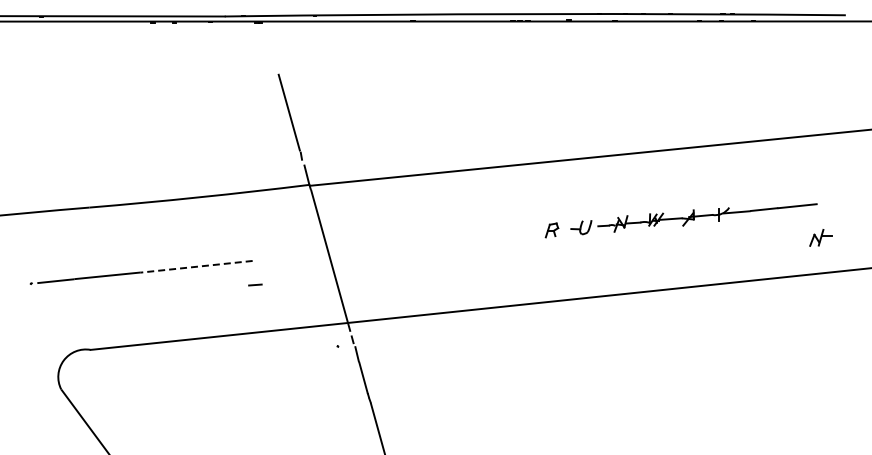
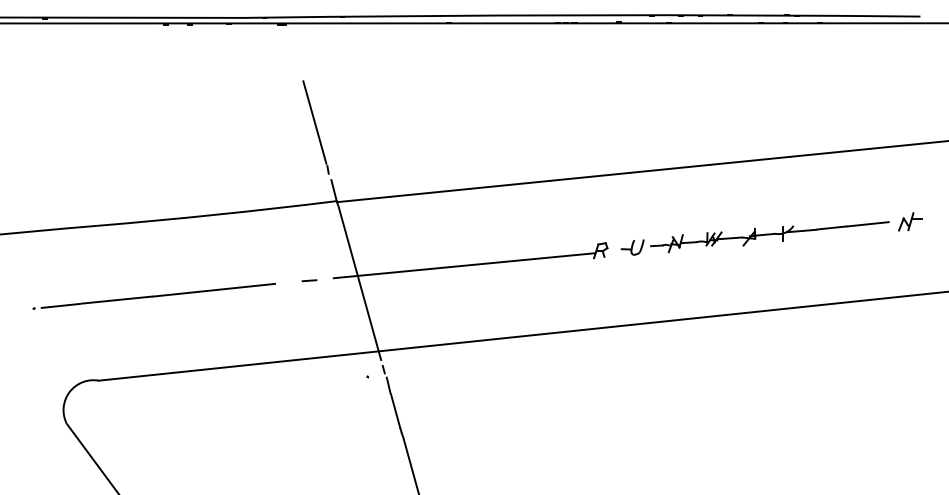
part: (820, 237) -> (910, 221), moved
line: (426, 243) -> (464, 264), added
line: (196, 266) -> (213, 289), dashed -> solid
line: (255, 284) -> (309, 280), moved

